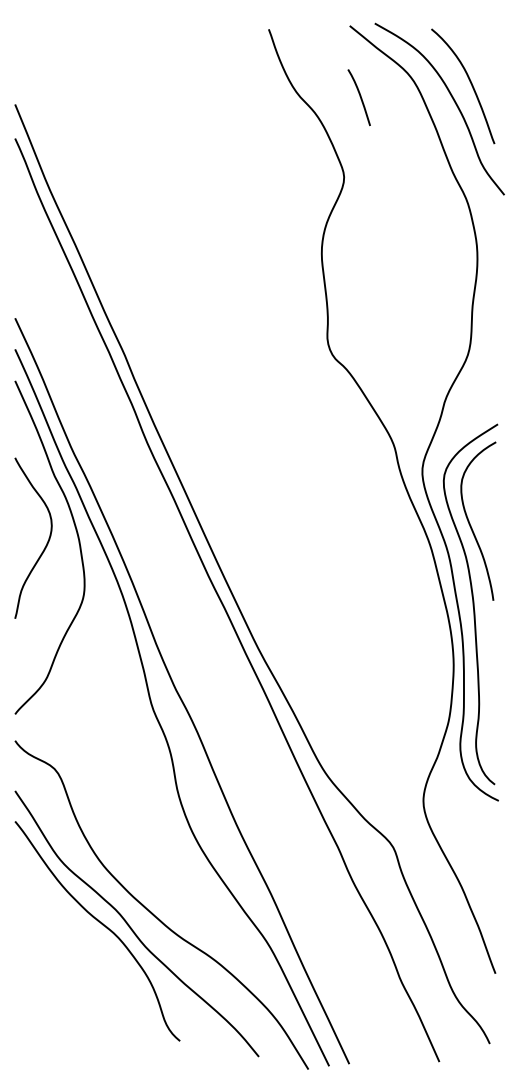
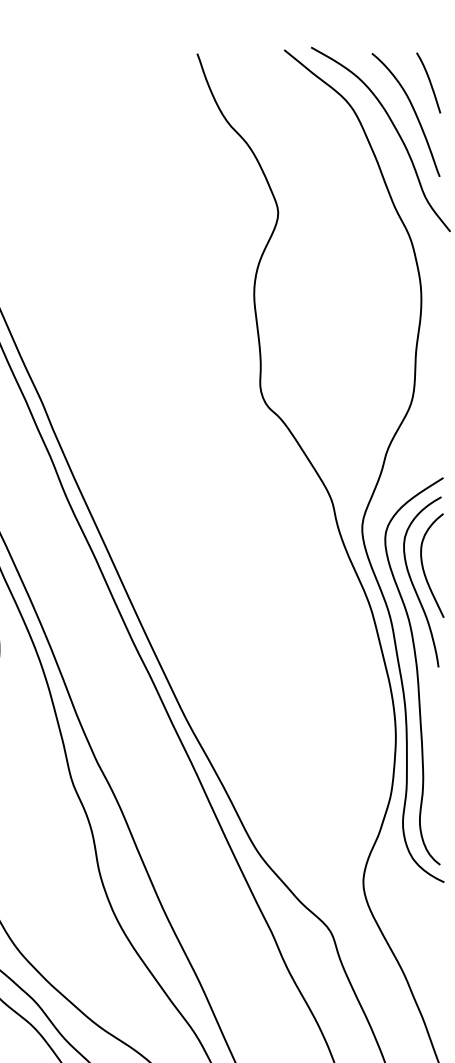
curve: (359, 96) -> (428, 81), moved
curve: (479, 505) -> (423, 565), added

